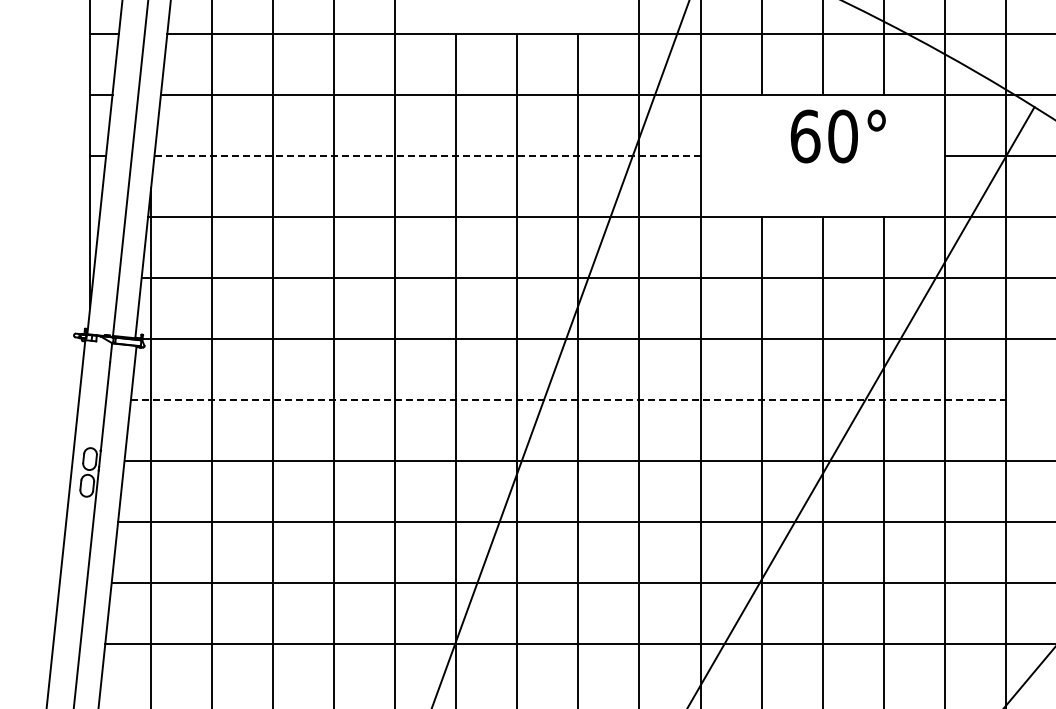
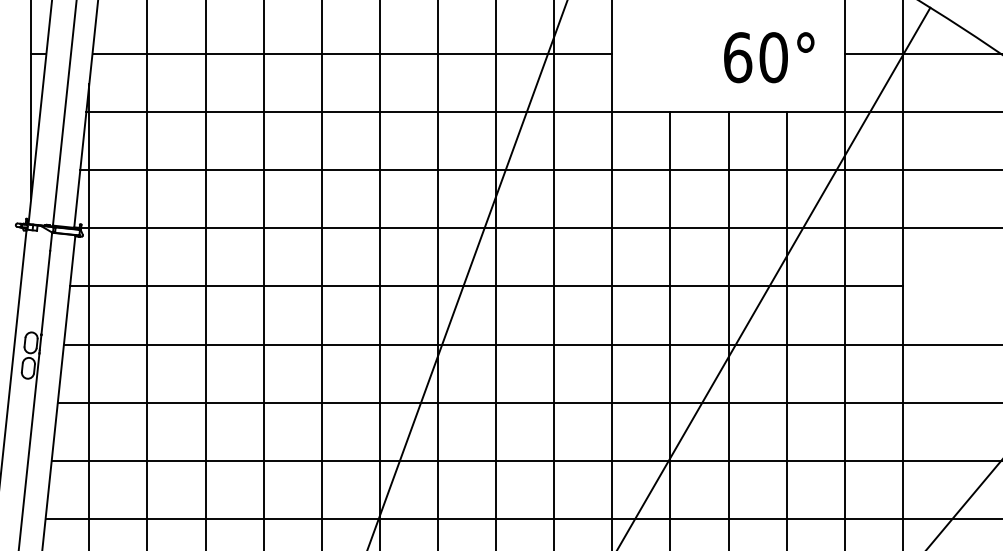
text: (837, 136) -> (768, 57), moved
line: (427, 155) -> (352, 53), dashed -> solid
line: (568, 399) -> (486, 286), dashed -> solid

